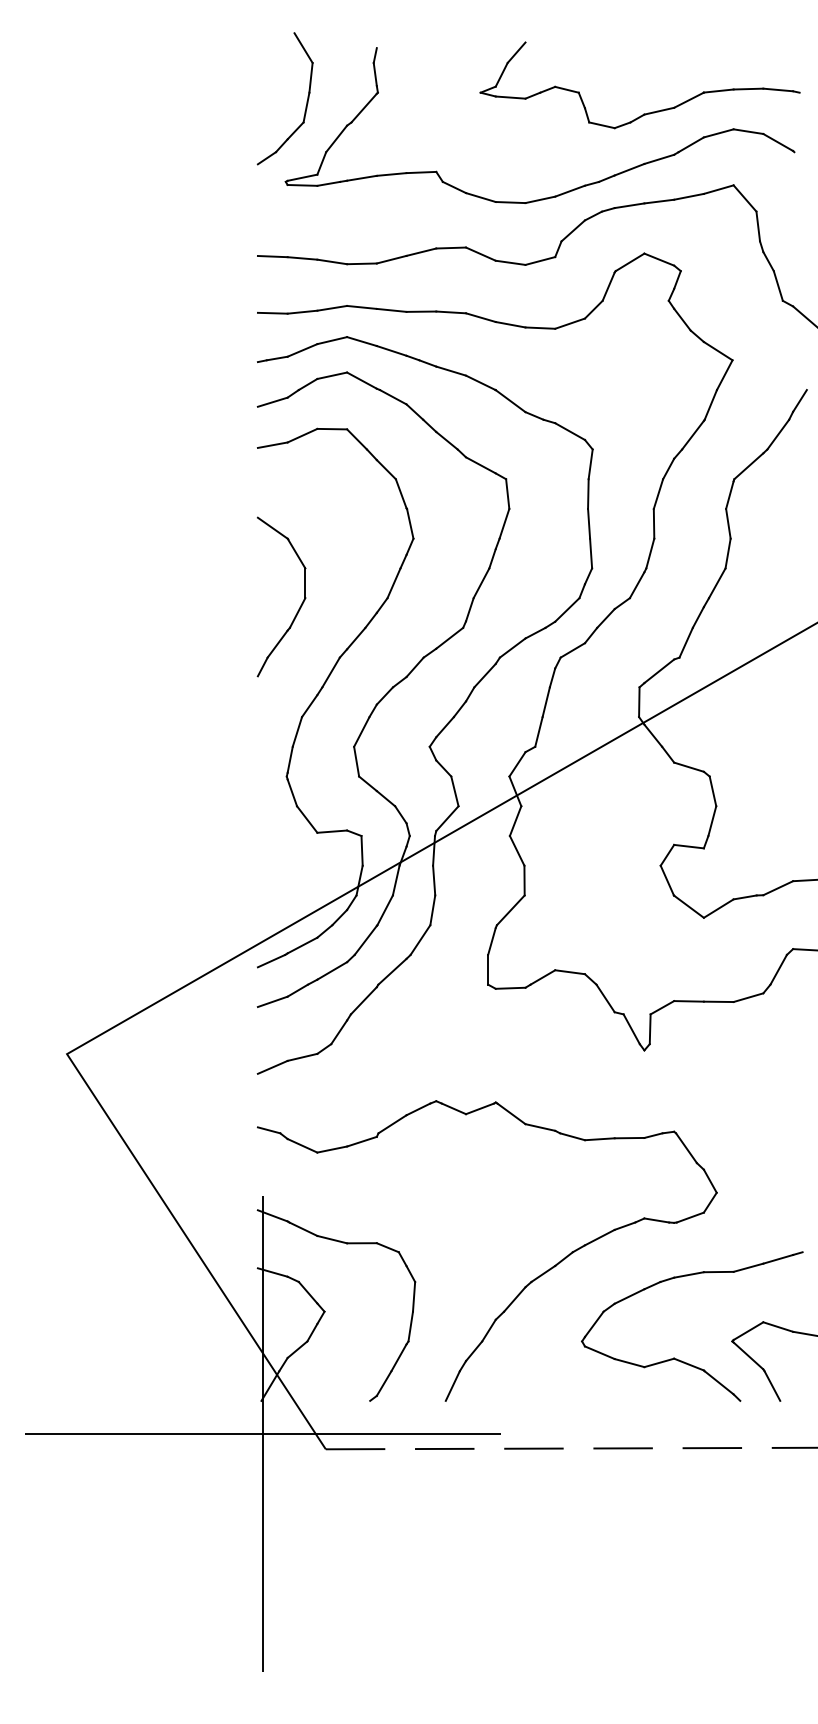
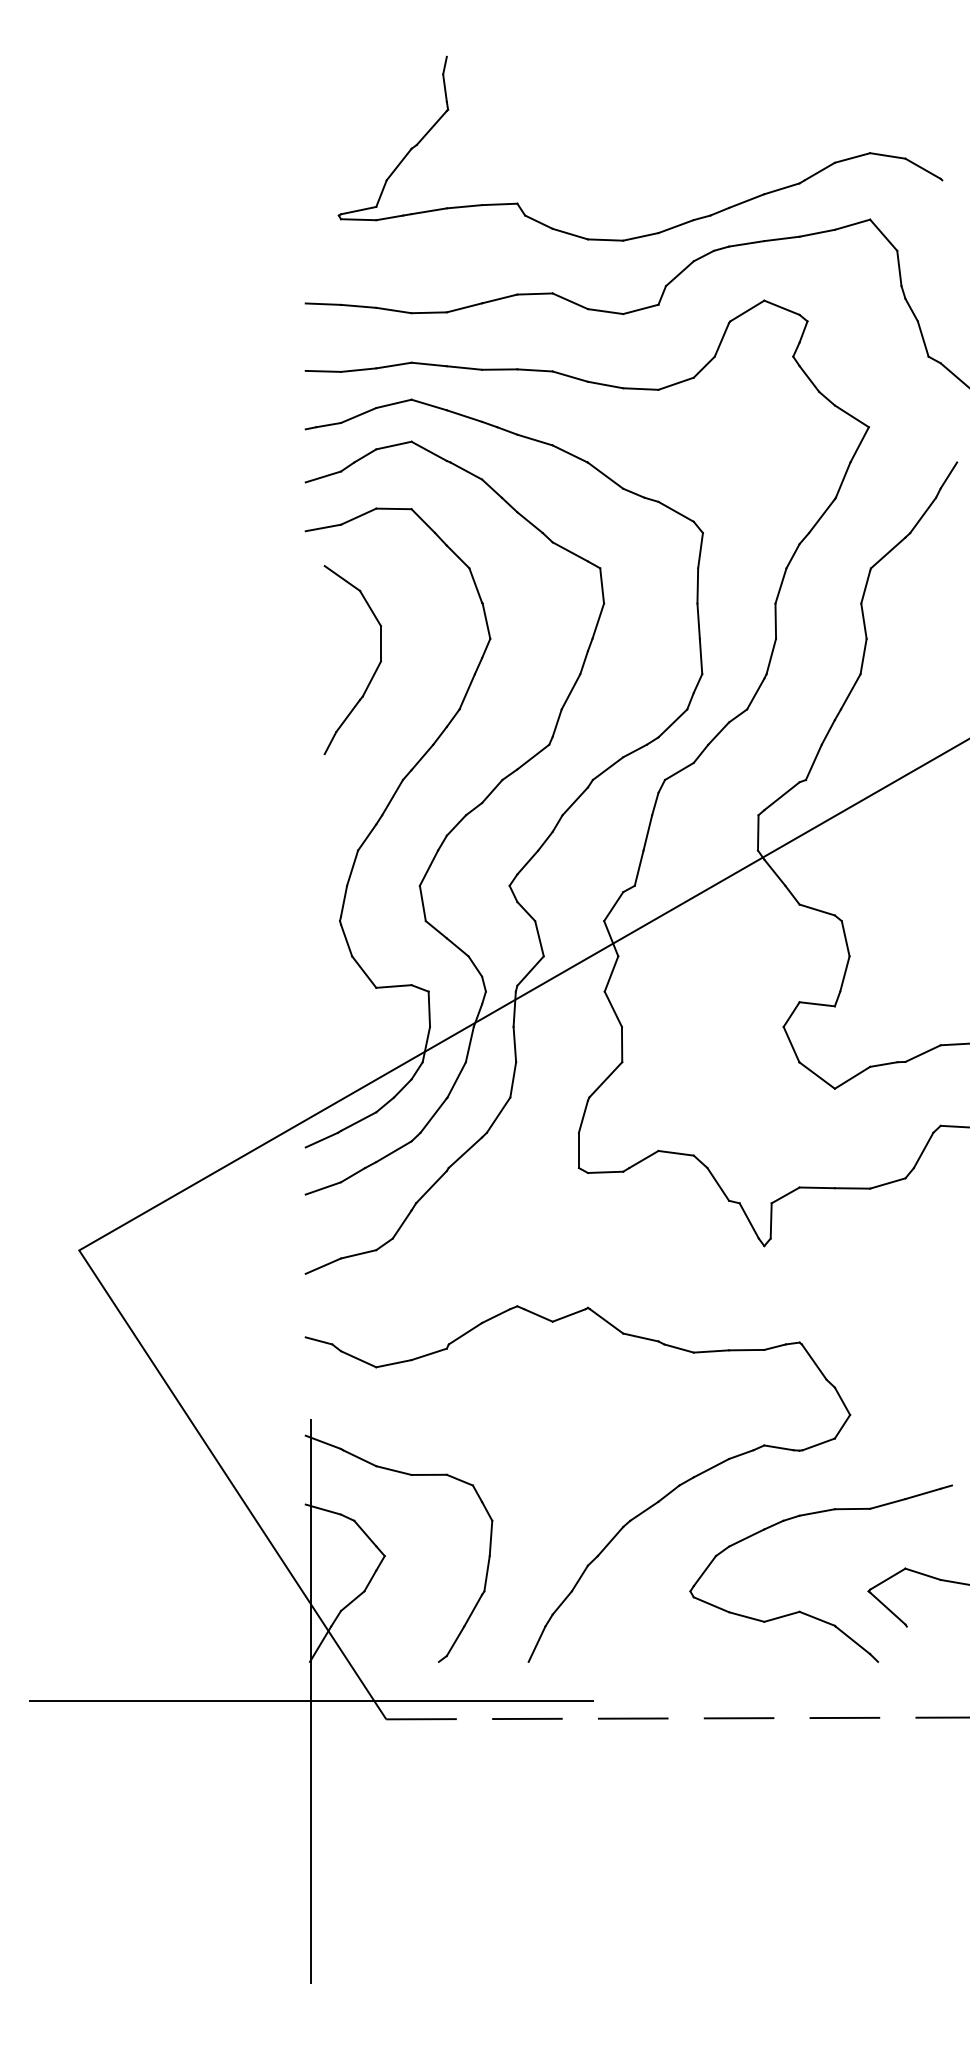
part: (306, 101) -> (363, 120), removed
part: (647, 112) -> (768, 133), removed
part: (299, 606) -> (374, 671), moved
line: (771, 1385) -> (915, 1643), removed

